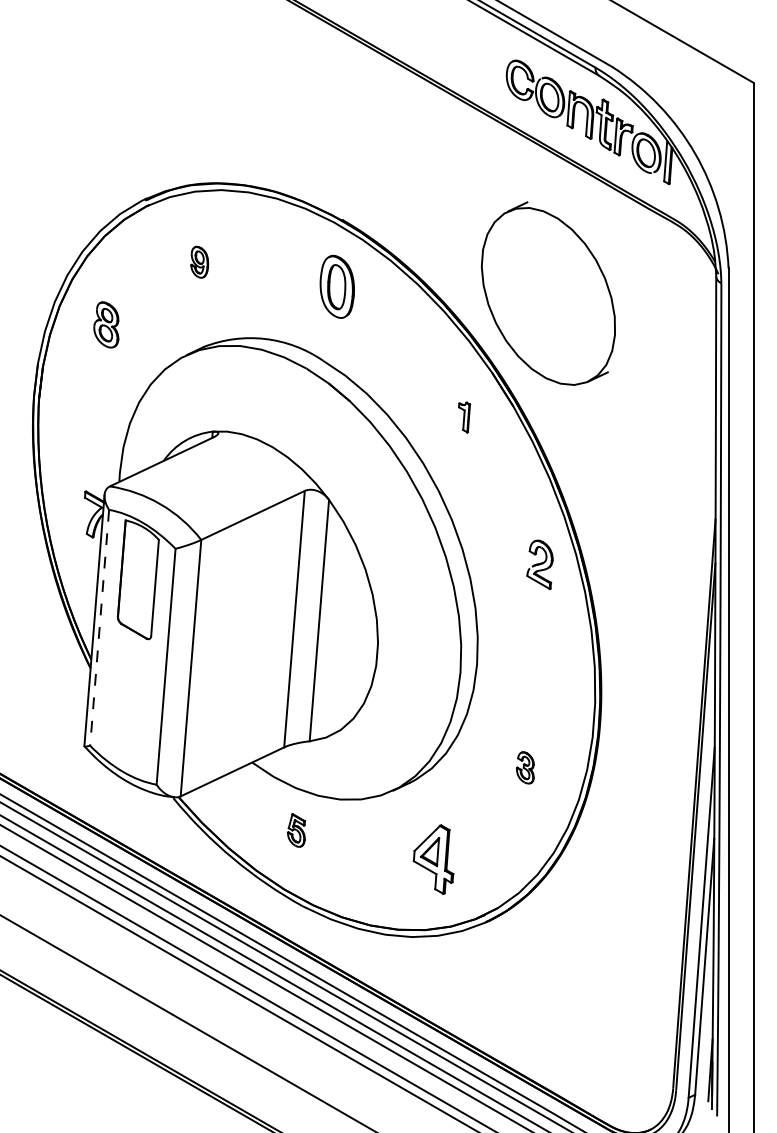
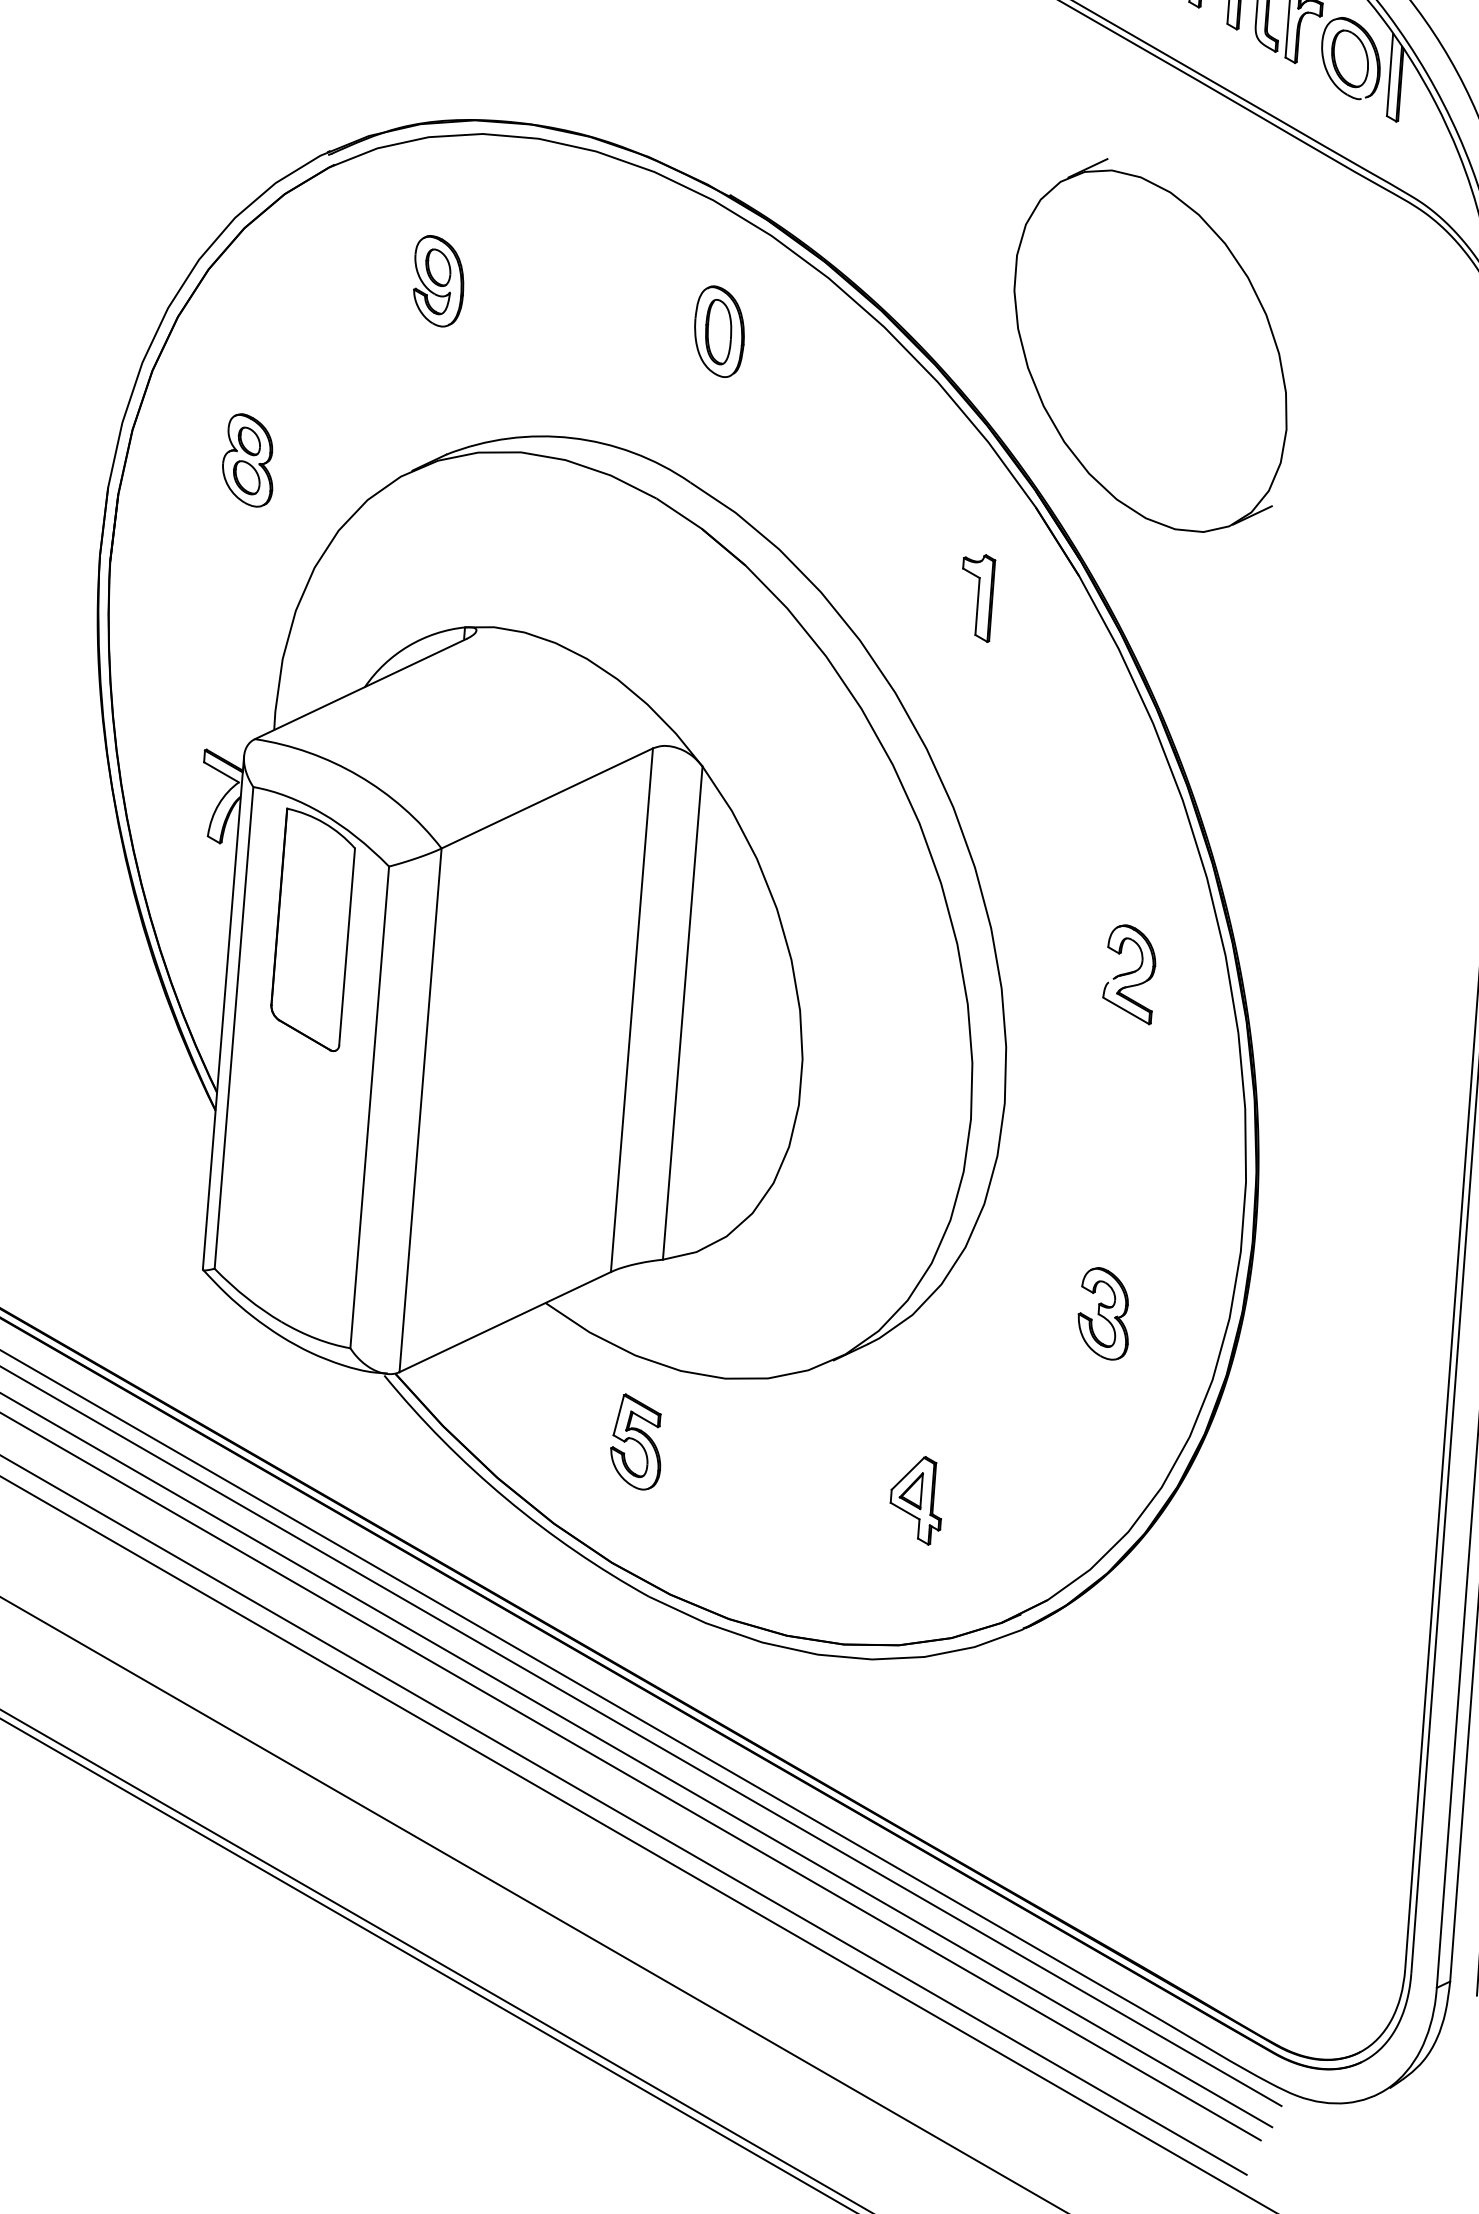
part: (199, 262) -> (437, 281), size x1.43
part: (337, 286) -> (719, 330), size x0.71
part: (106, 324) -> (248, 459), moved
part: (464, 417) -> (979, 598), size x1.43
part: (539, 564) -> (1128, 974), moved
line: (99, 628) -> (233, 1029), dashed -> solid
part: (525, 767) -> (1103, 1313), size x1.43
part: (296, 830) -> (636, 1441), size x1.43
part: (433, 858) -> (915, 1499), size x0.62

